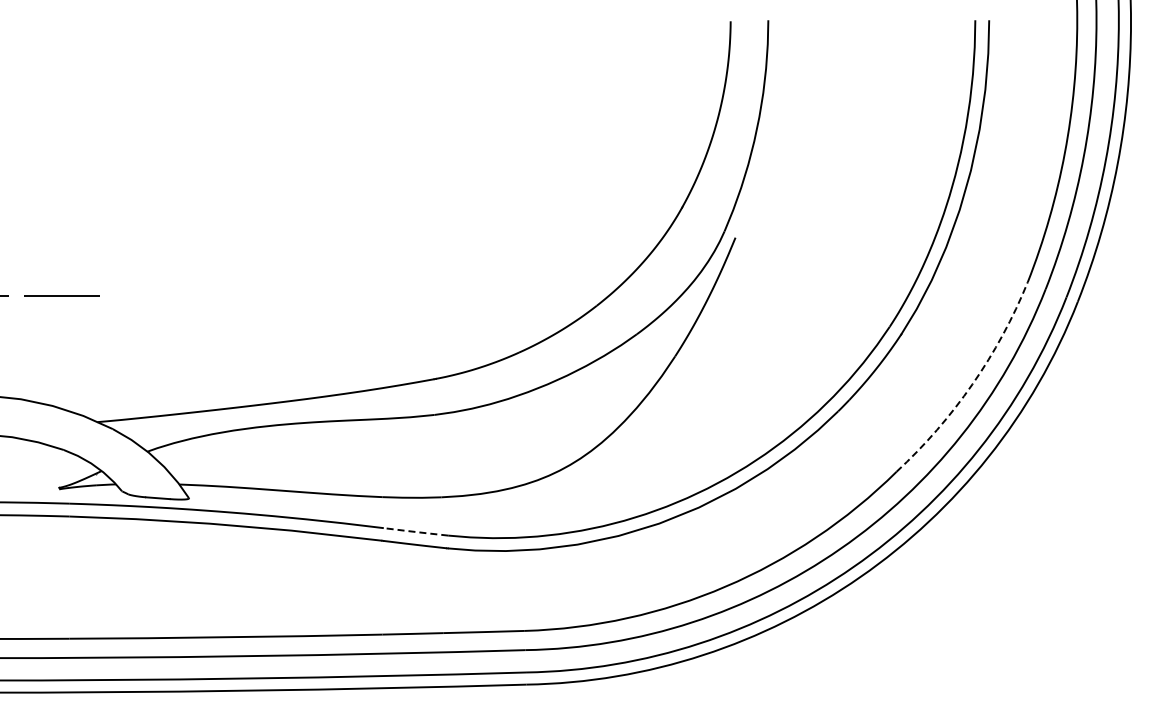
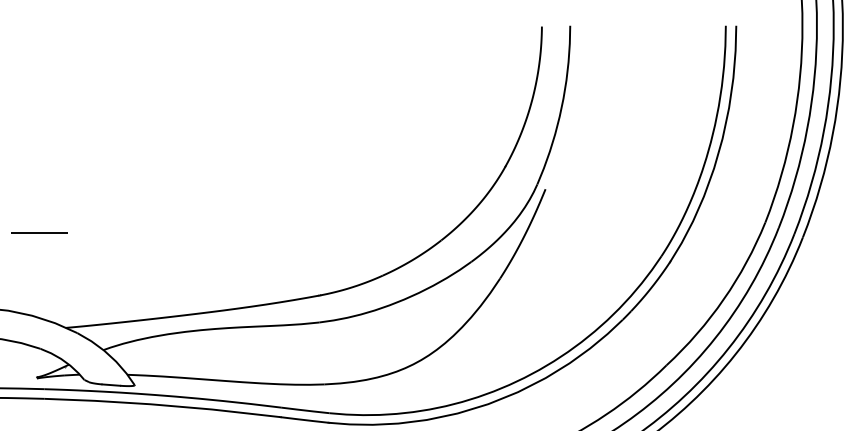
arc: (972, 384) -> (723, 299), dashed -> solid
line: (415, 531) -> (304, 410), dashed -> solid

